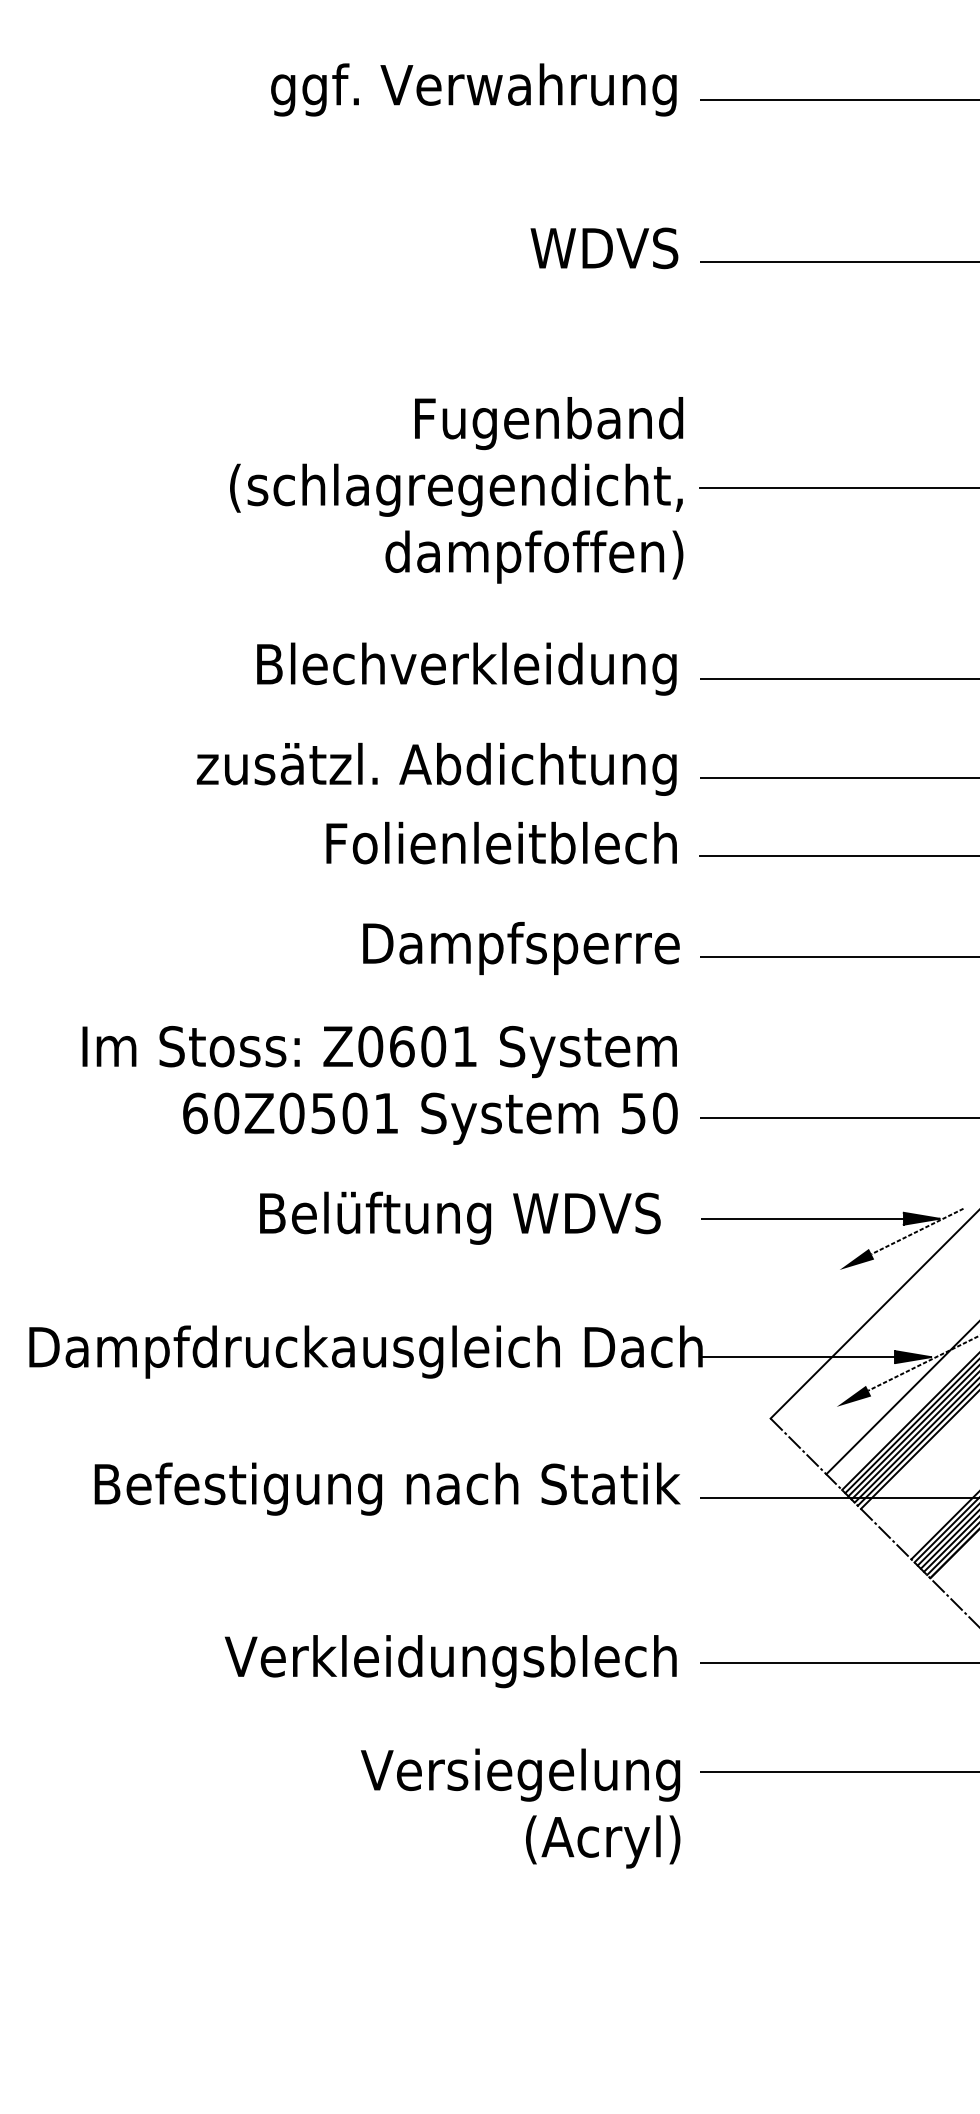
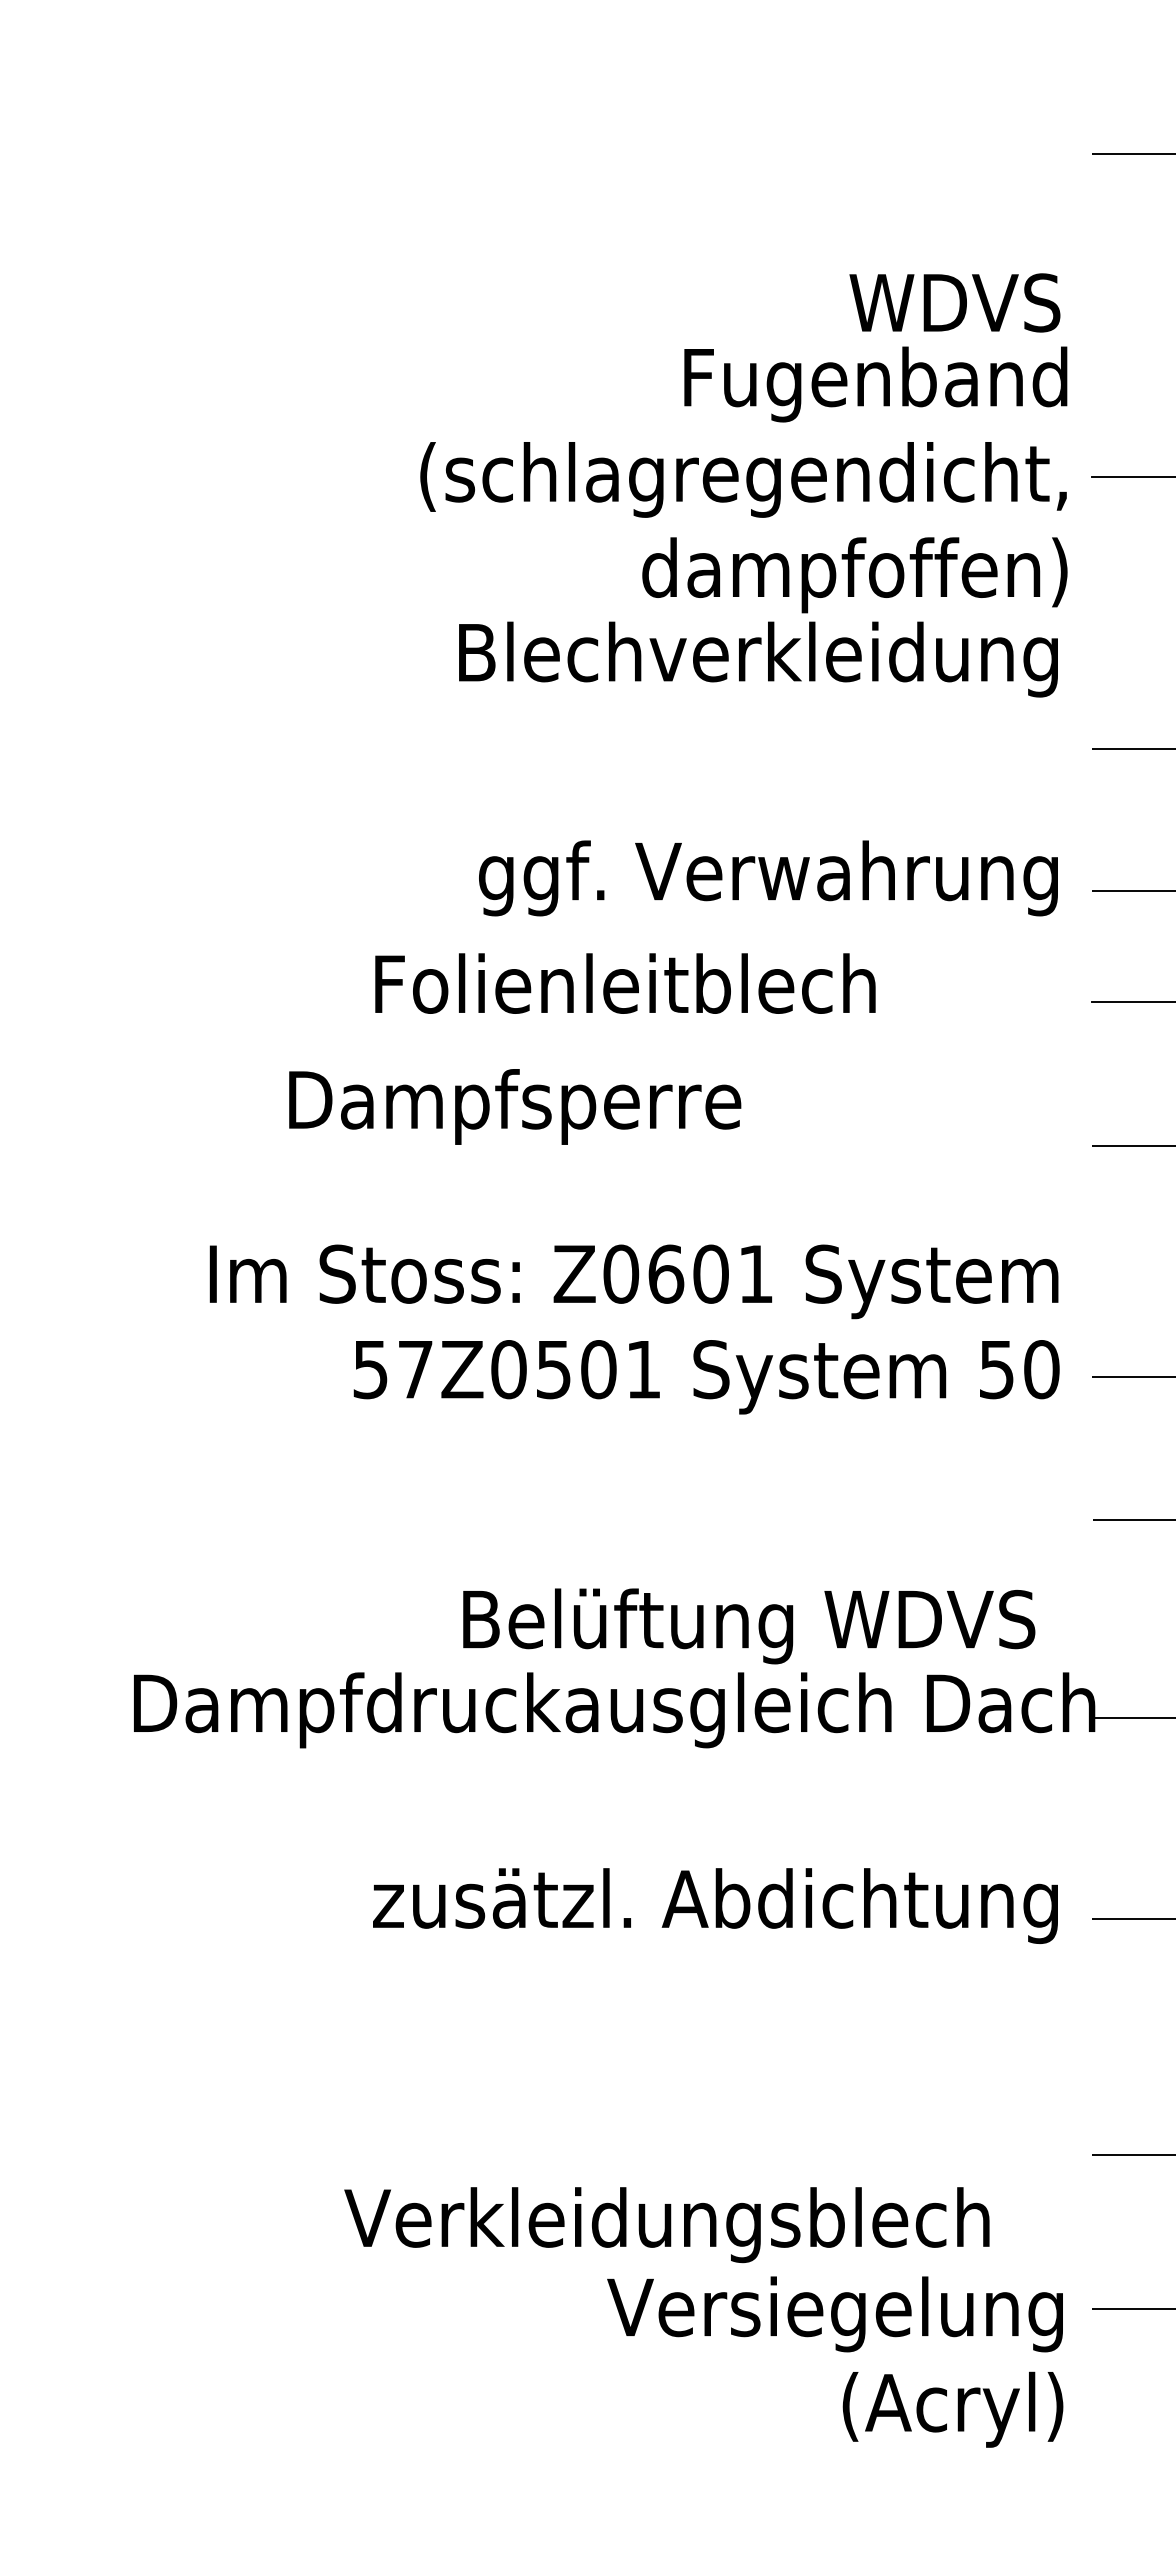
text: (604, 248) -> (955, 303), moved
text: (466, 668) -> (757, 658), moved
text: (391, 768) -> (650, 877), zusätzl. Abdichtung -> ggf. Verwahrung
text: (501, 842) -> (625, 982), moved
text: (521, 948) -> (515, 1106), moved
text: (211, 1113) -> (393, 1369), 60 -> 57
text: (460, 1217) -> (749, 1625), moved
text: (387, 1488) -> (645, 1905), Befestigung nach Statik -> zusätzl. Abdichtung
text: (450, 1661) -> (666, 2224), moved

